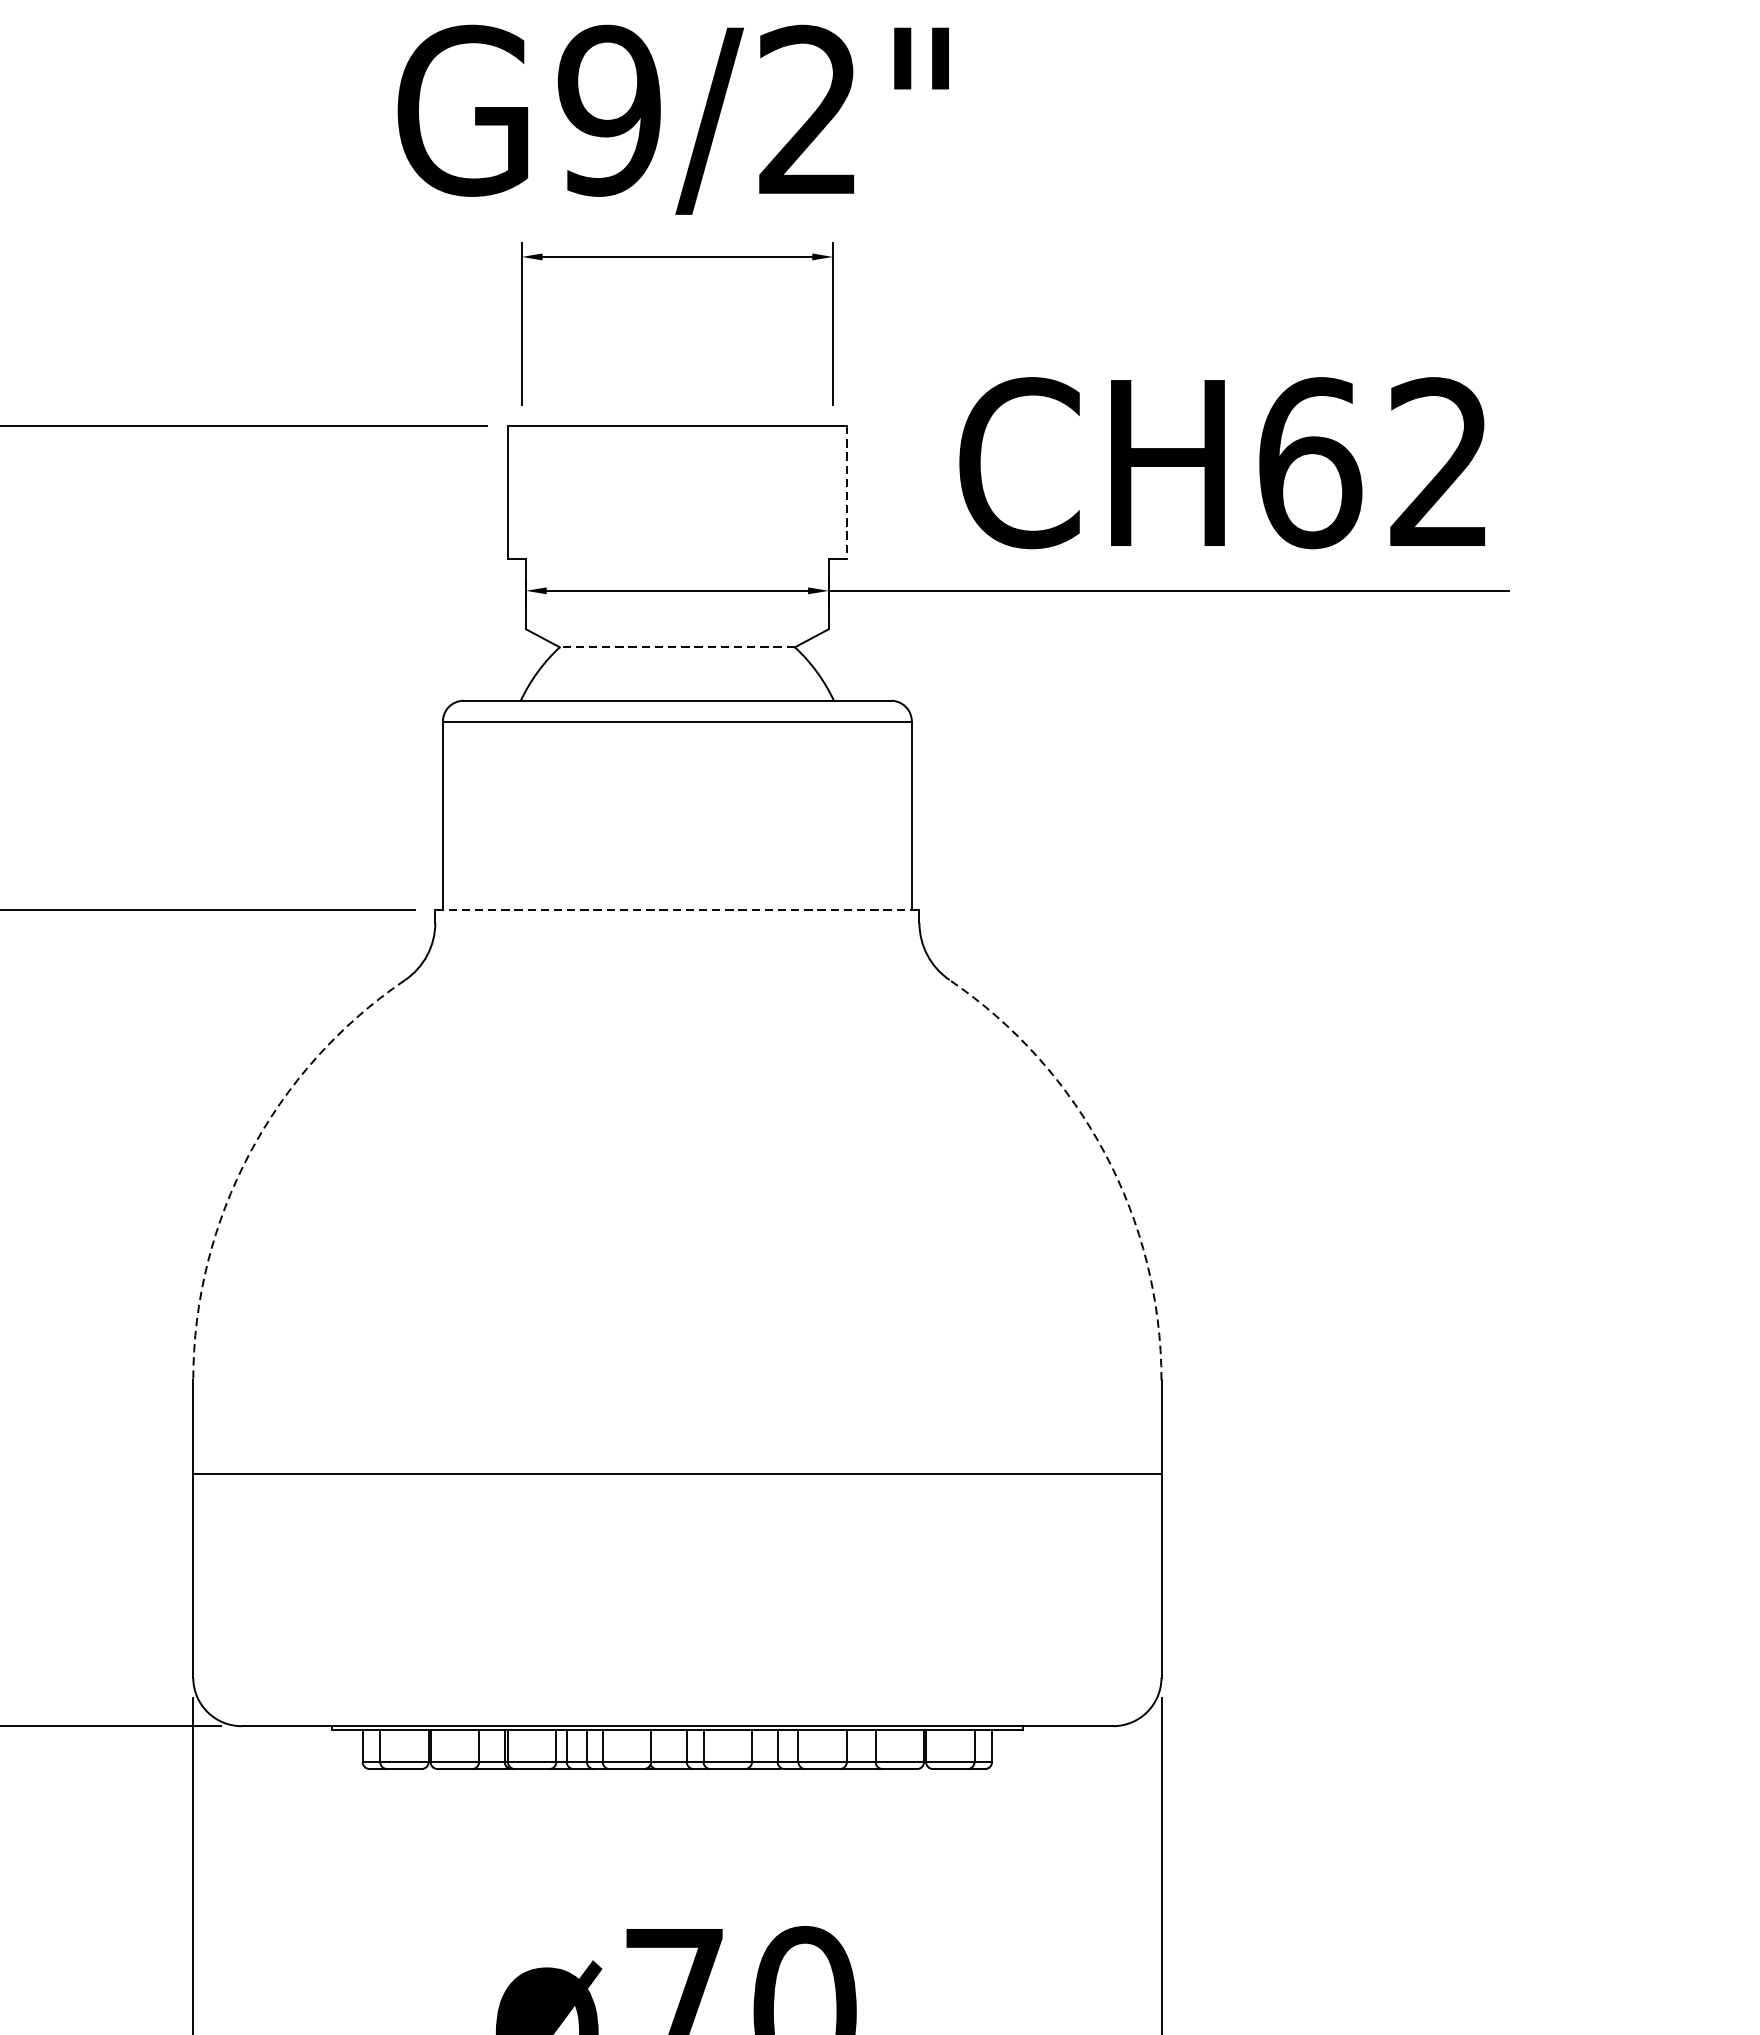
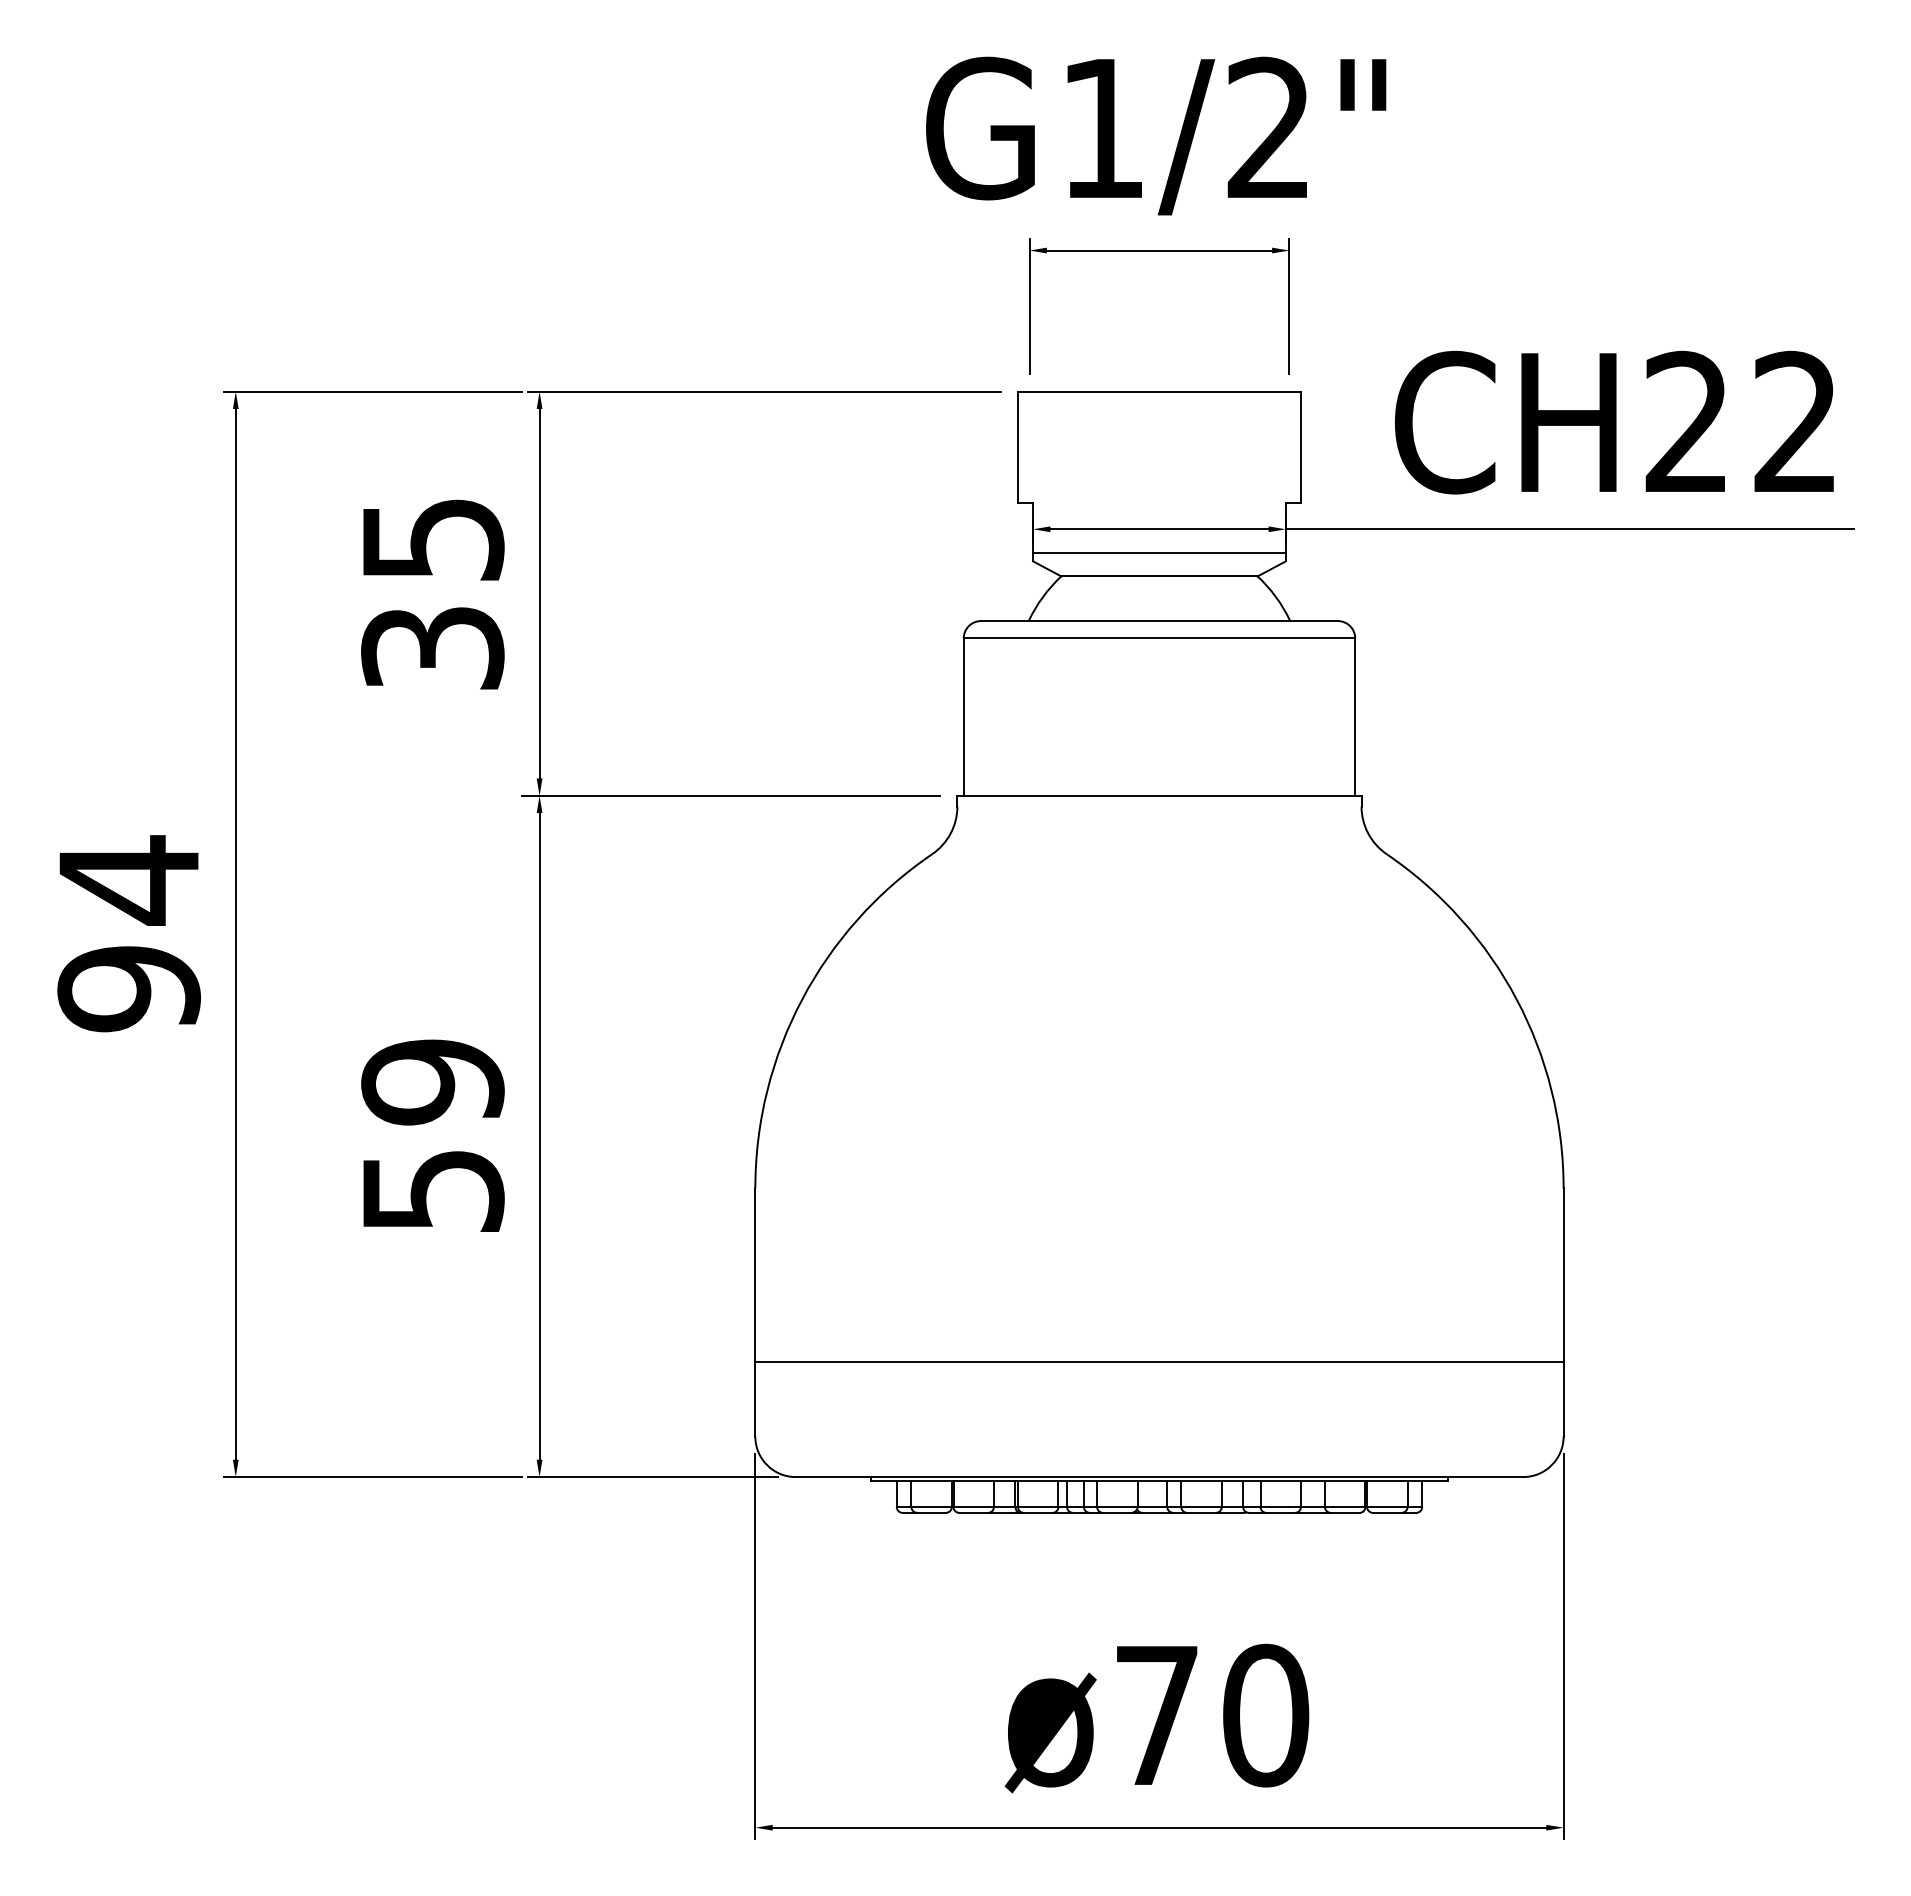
text: (609, 110) -> (1102, 128), G9/2" -> G1/2"
text: (1311, 462) -> (1688, 422), CH62 -> CH22
line: (846, 492) -> (1300, 447), dashed -> solid
line: (677, 619) -> (1159, 553), added
line: (676, 647) -> (1158, 576), dashed -> solid
line: (677, 909) -> (1159, 795), dashed -> solid
arc: (249, 1154) -> (802, 999), dashed -> solid
arc: (1105, 1154) -> (1516, 999), dashed -> solid
line: (677, 1473) -> (1159, 1361), moved

